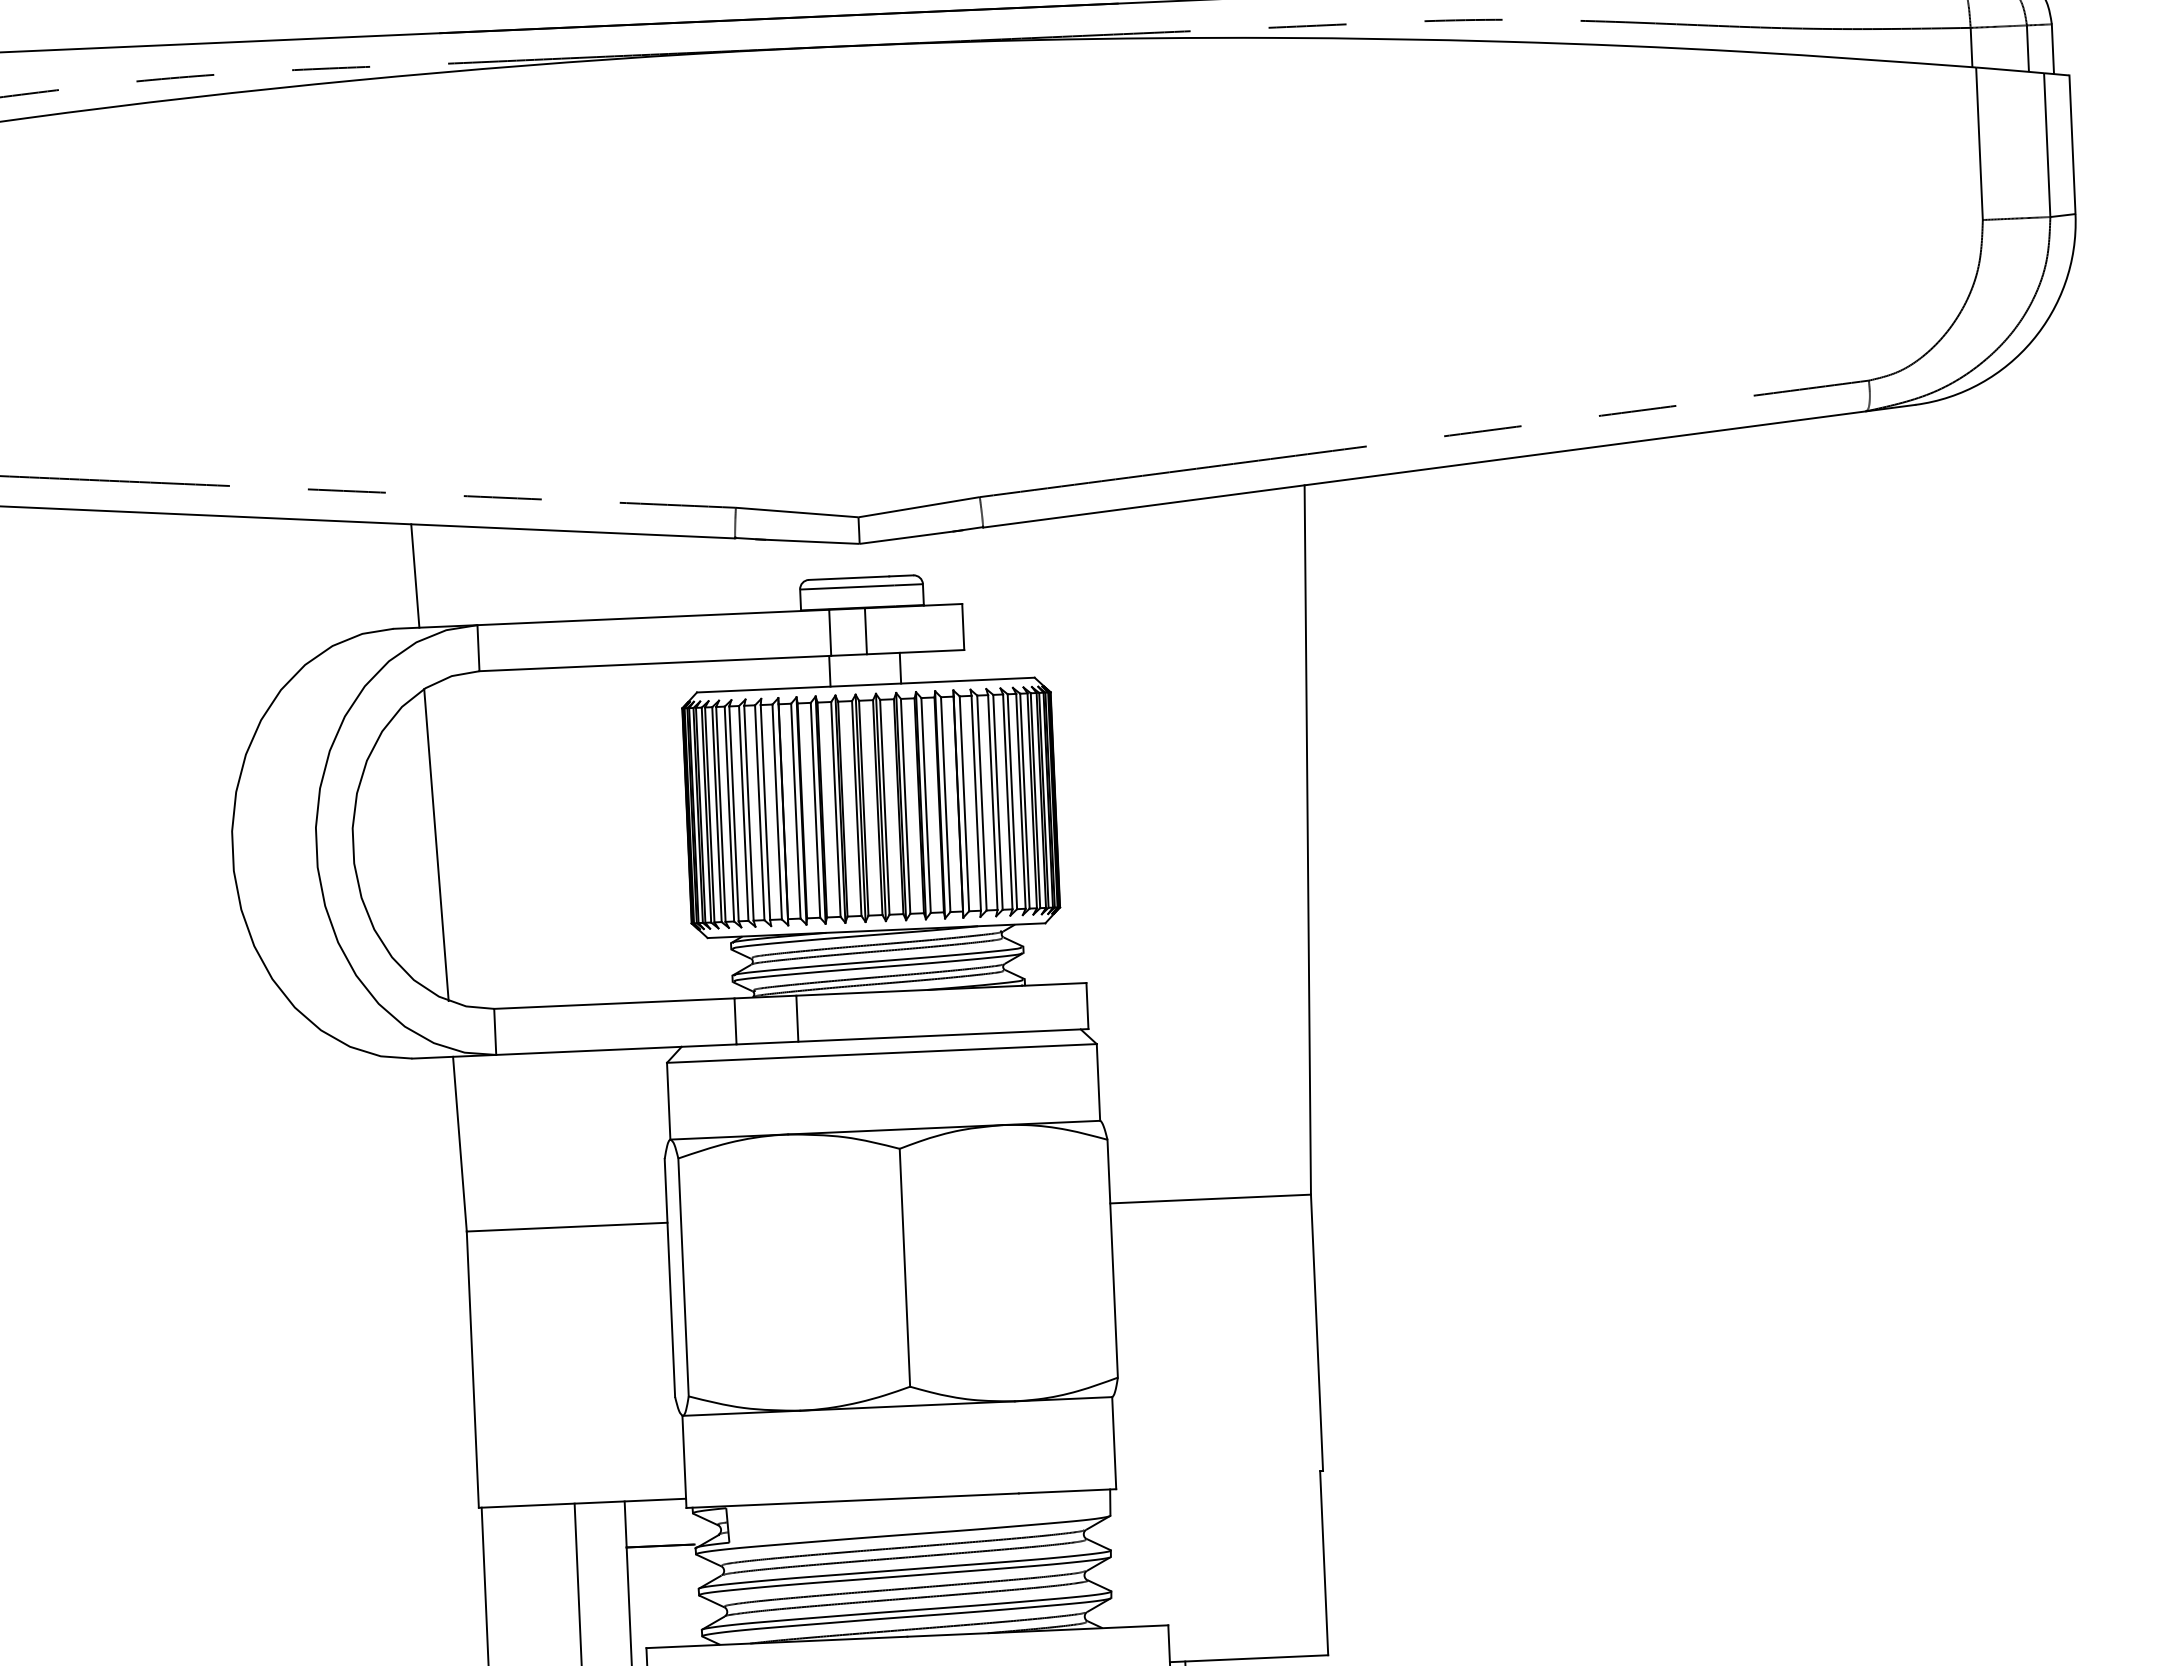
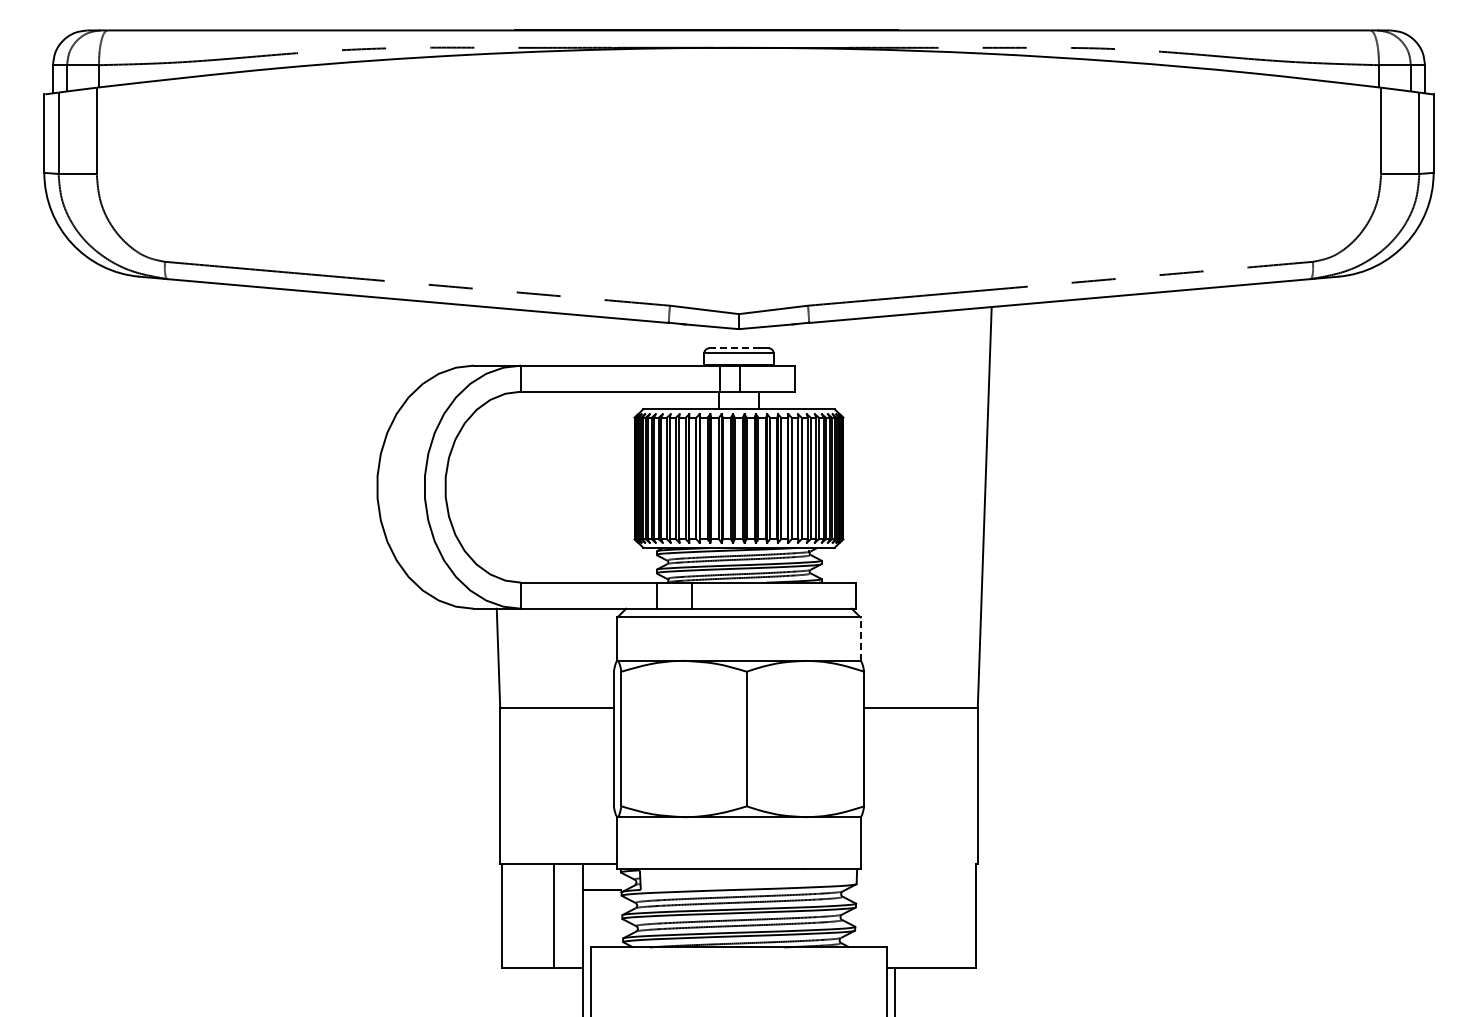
line: (415, 576) -> (487, 336), removed
line: (849, 578) -> (732, 348), solid -> dashed
line: (436, 844) -> (492, 488), removed
line: (1098, 1083) -> (860, 639), solid -> dashed

